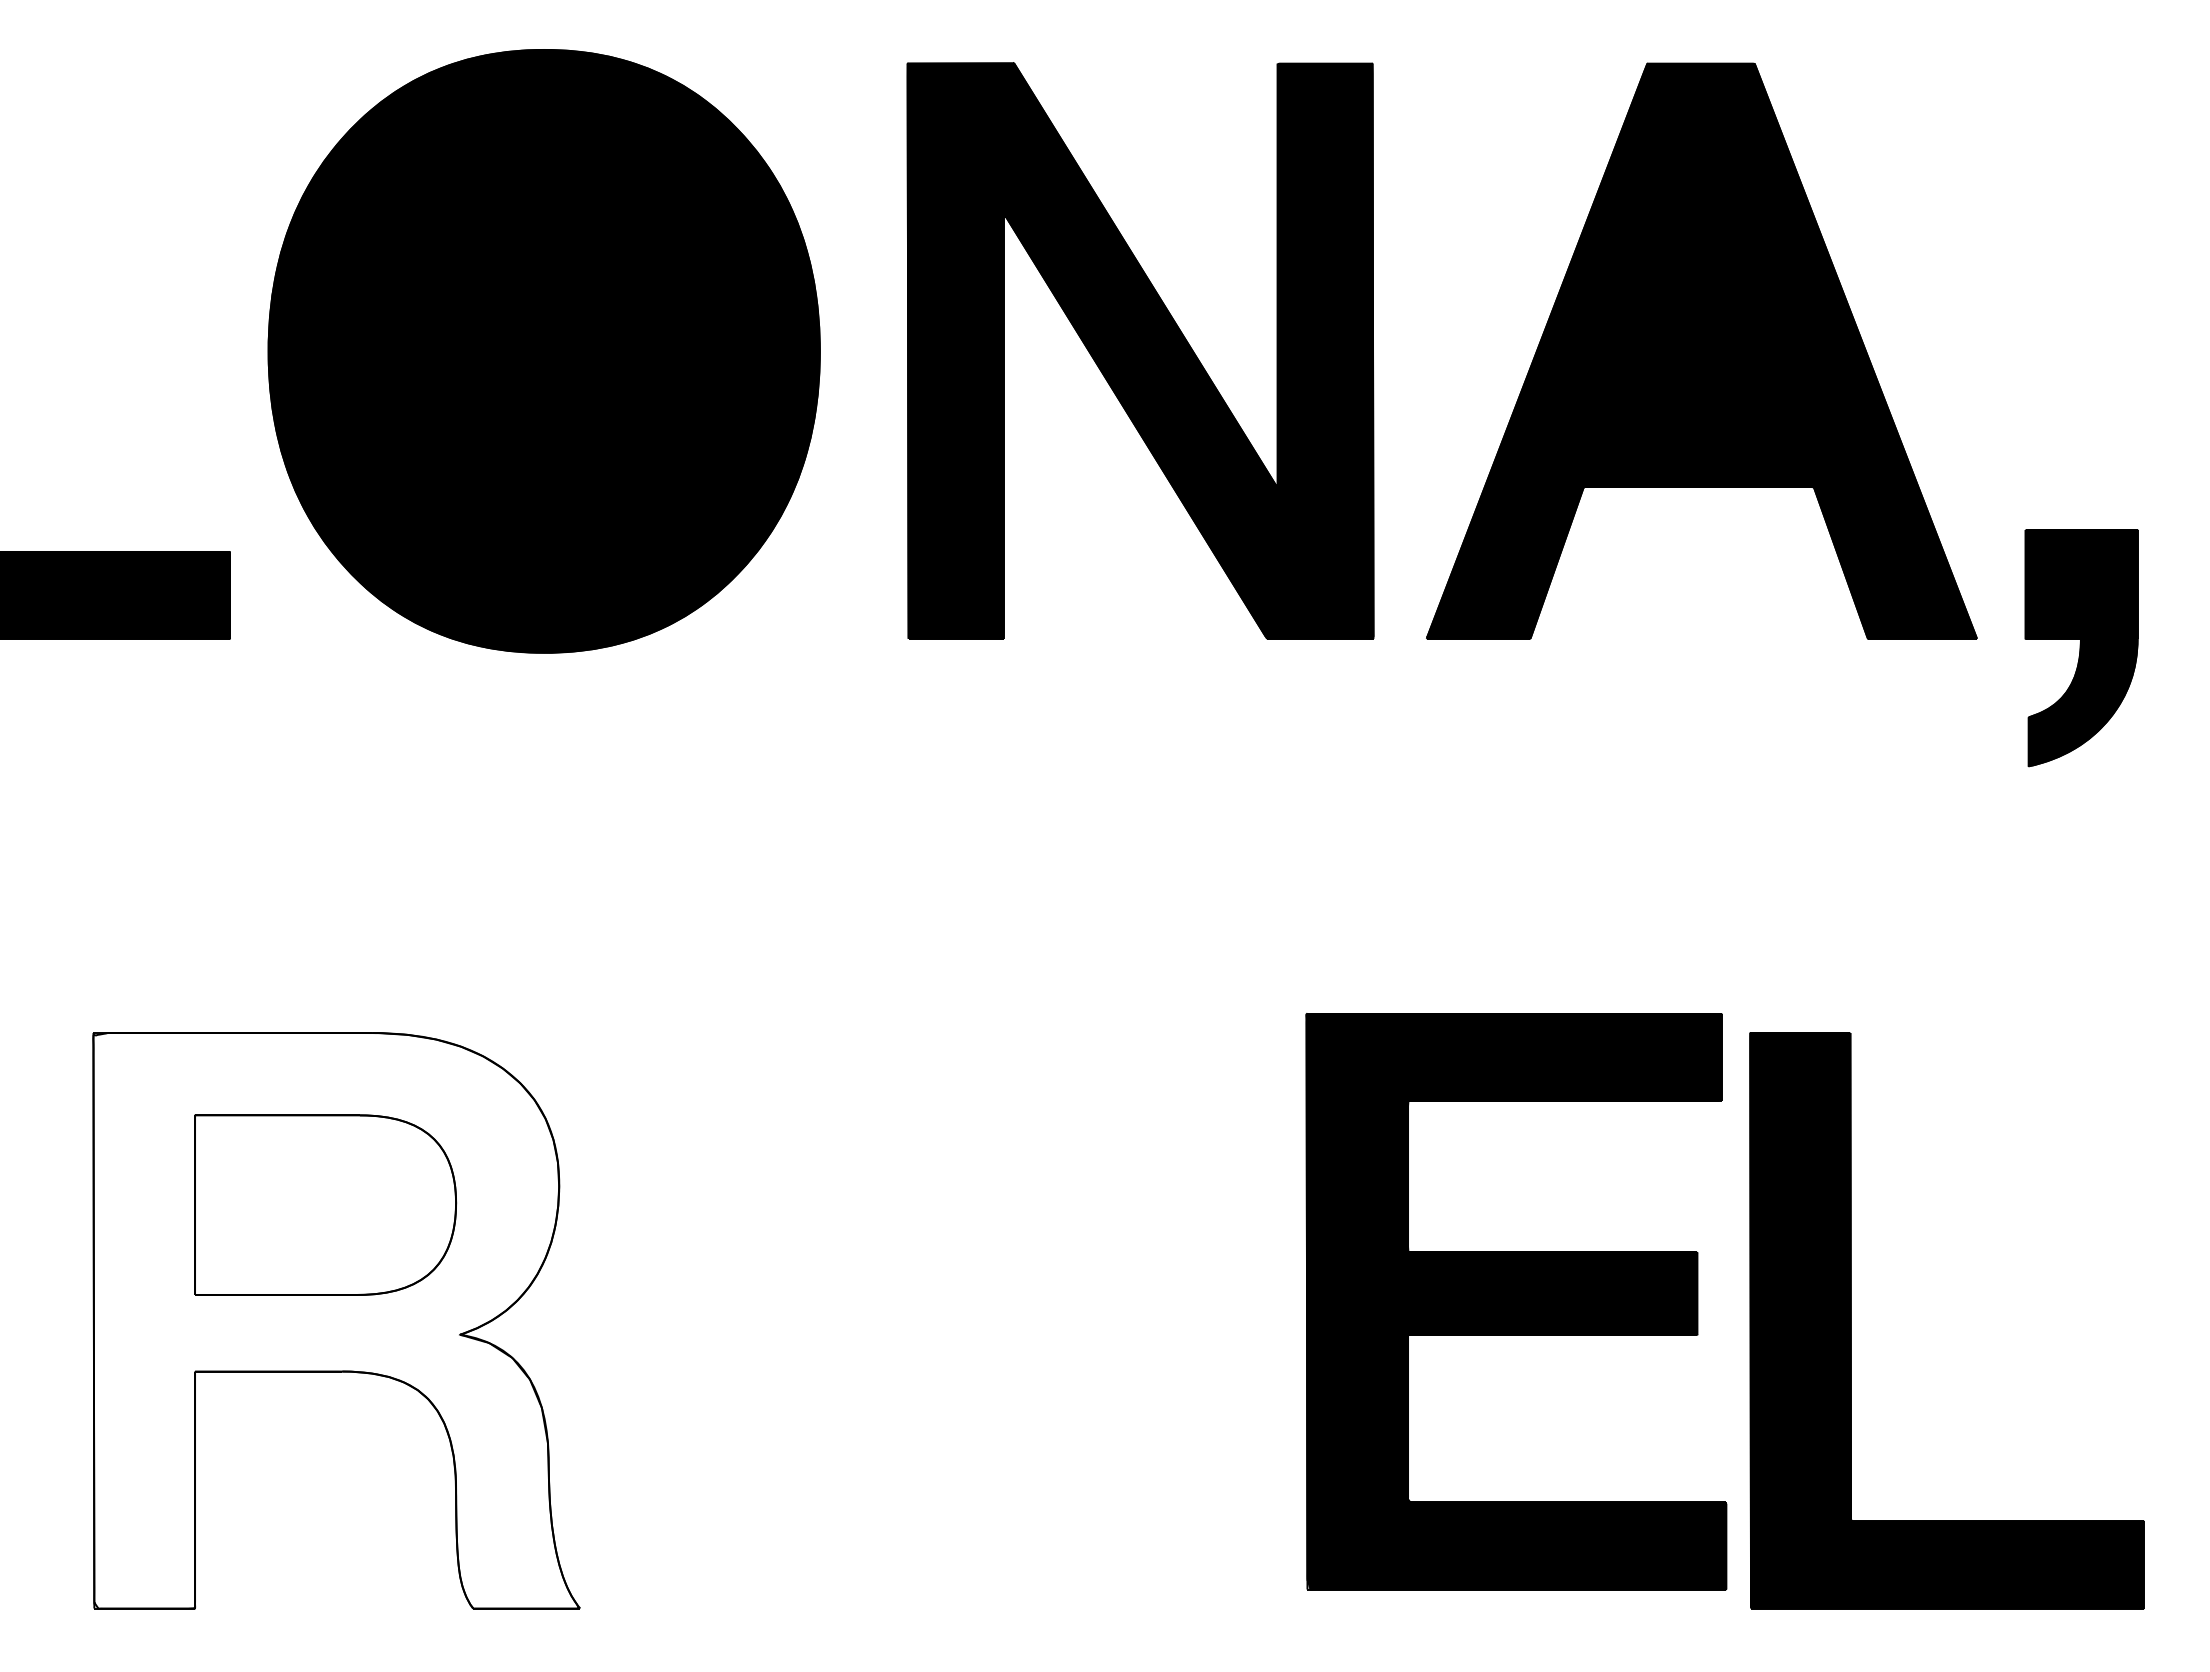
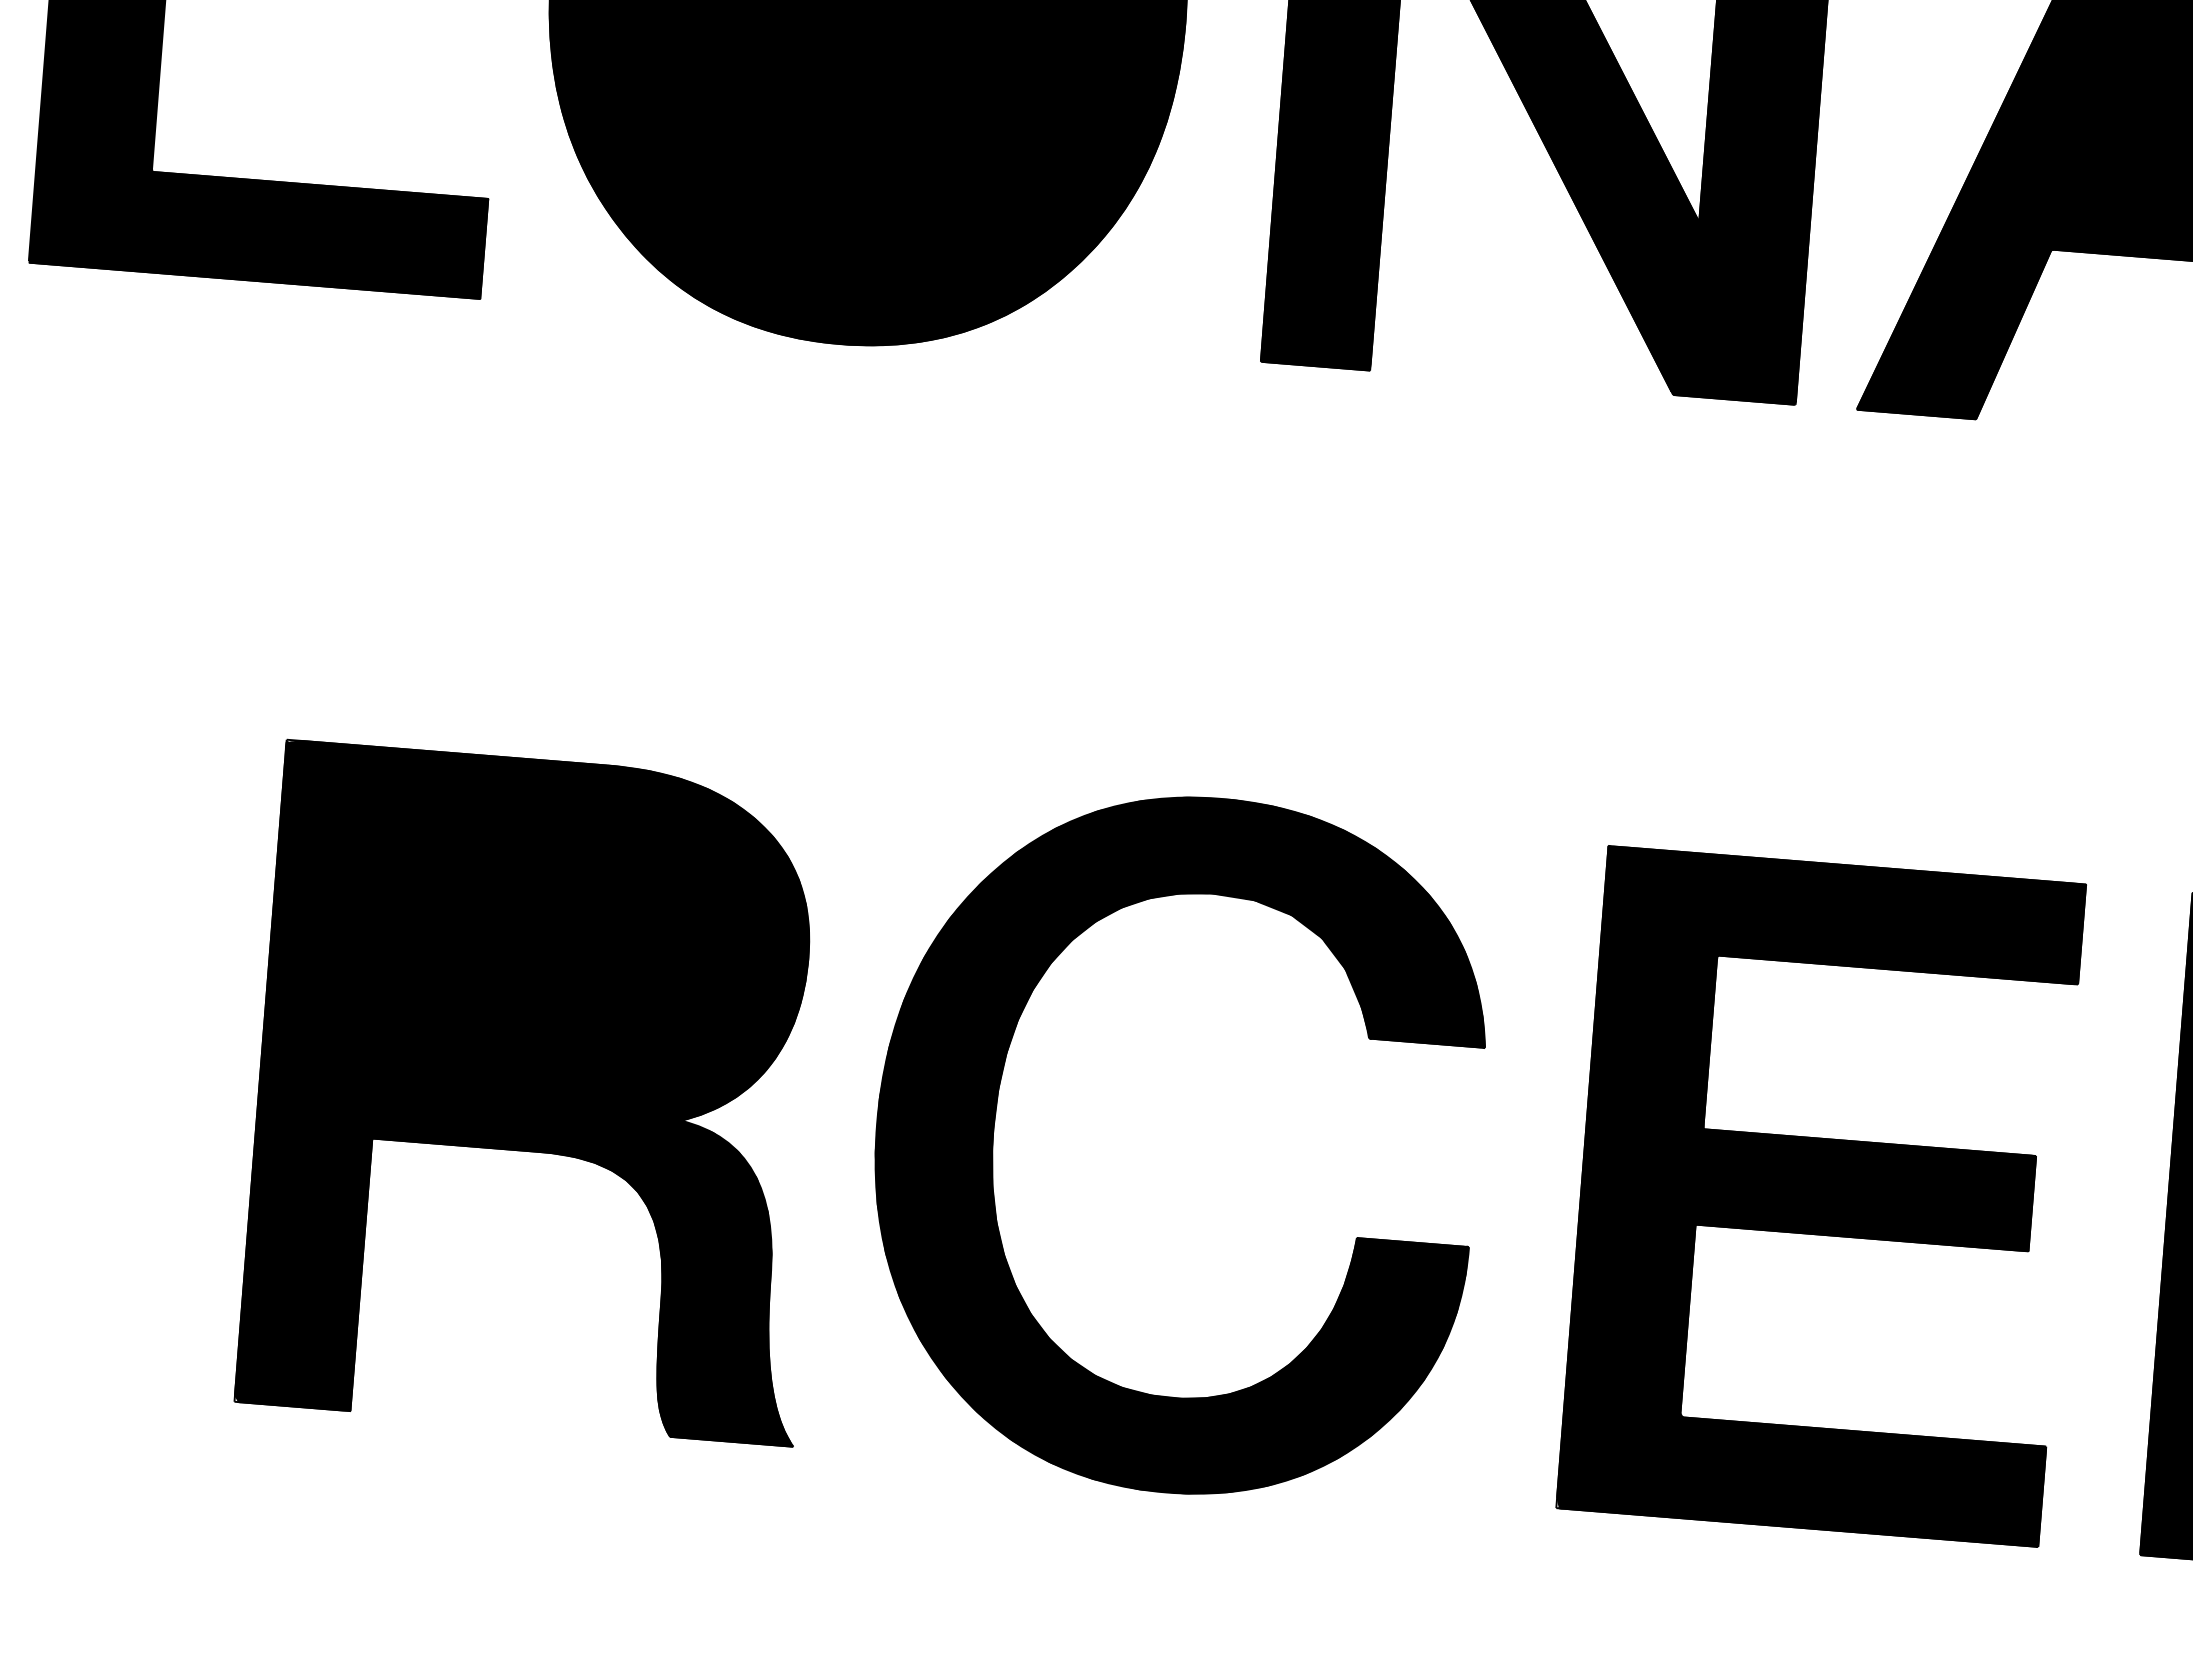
fill: (325, 1204) -> (537, 958), added
part: (1516, 1301) -> (1823, 1196), moved
part: (732, 1313) -> (995, 1121), added
fill: (336, 1320) -> (539, 1092), added

